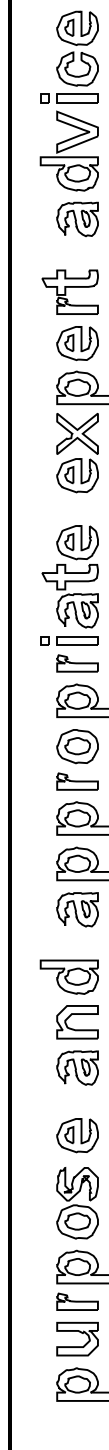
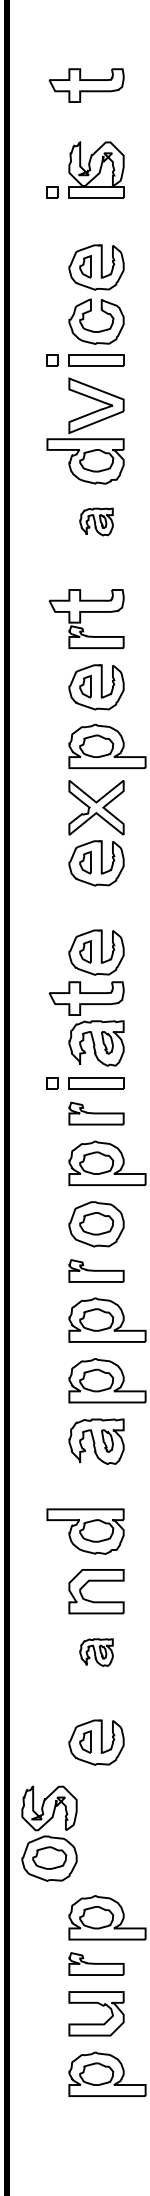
part: (77, 219) -> (96, 521), size x0.6
part: (77, 1067) -> (96, 1652), size x0.6
part: (77, 1203) -> (49, 1833), moved

